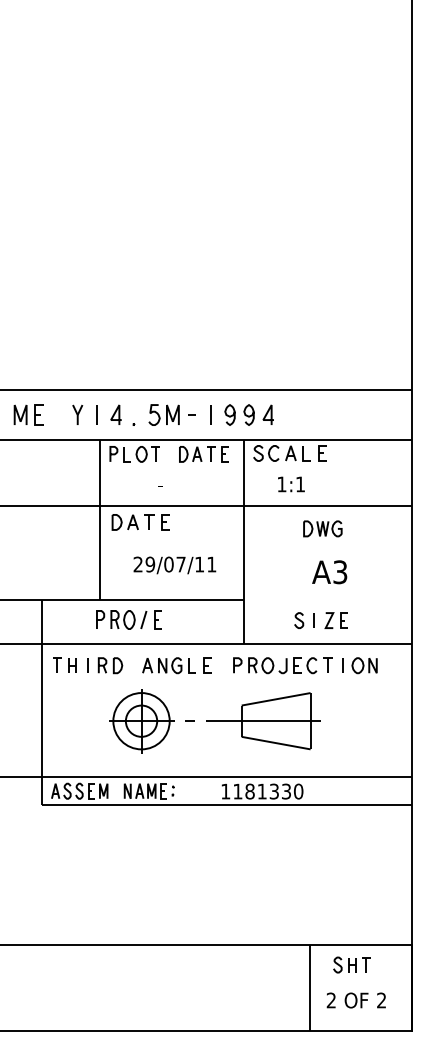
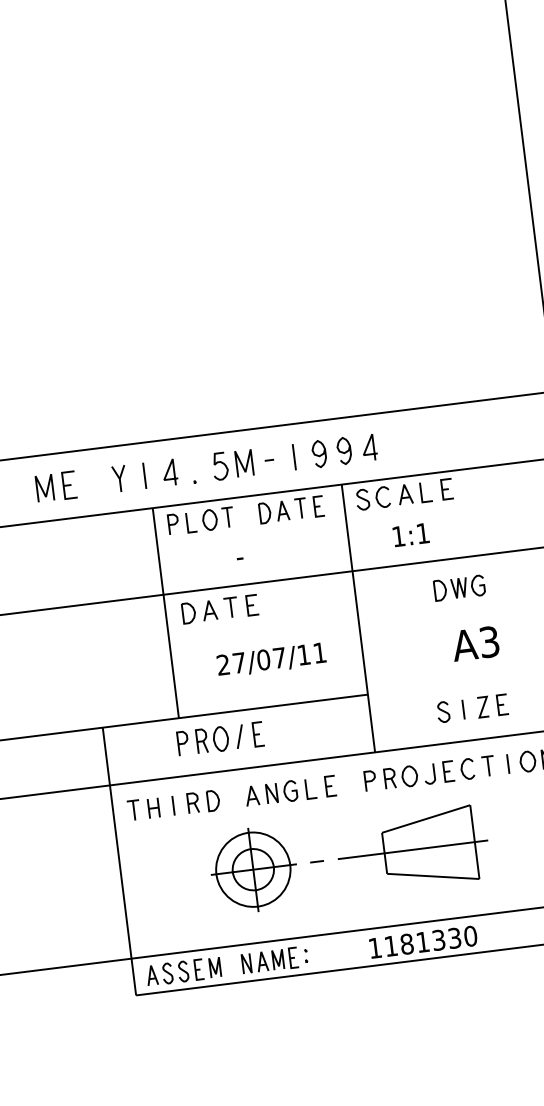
text: (150, 564) -> (239, 662), 29/07/11 -> 27/07/11

